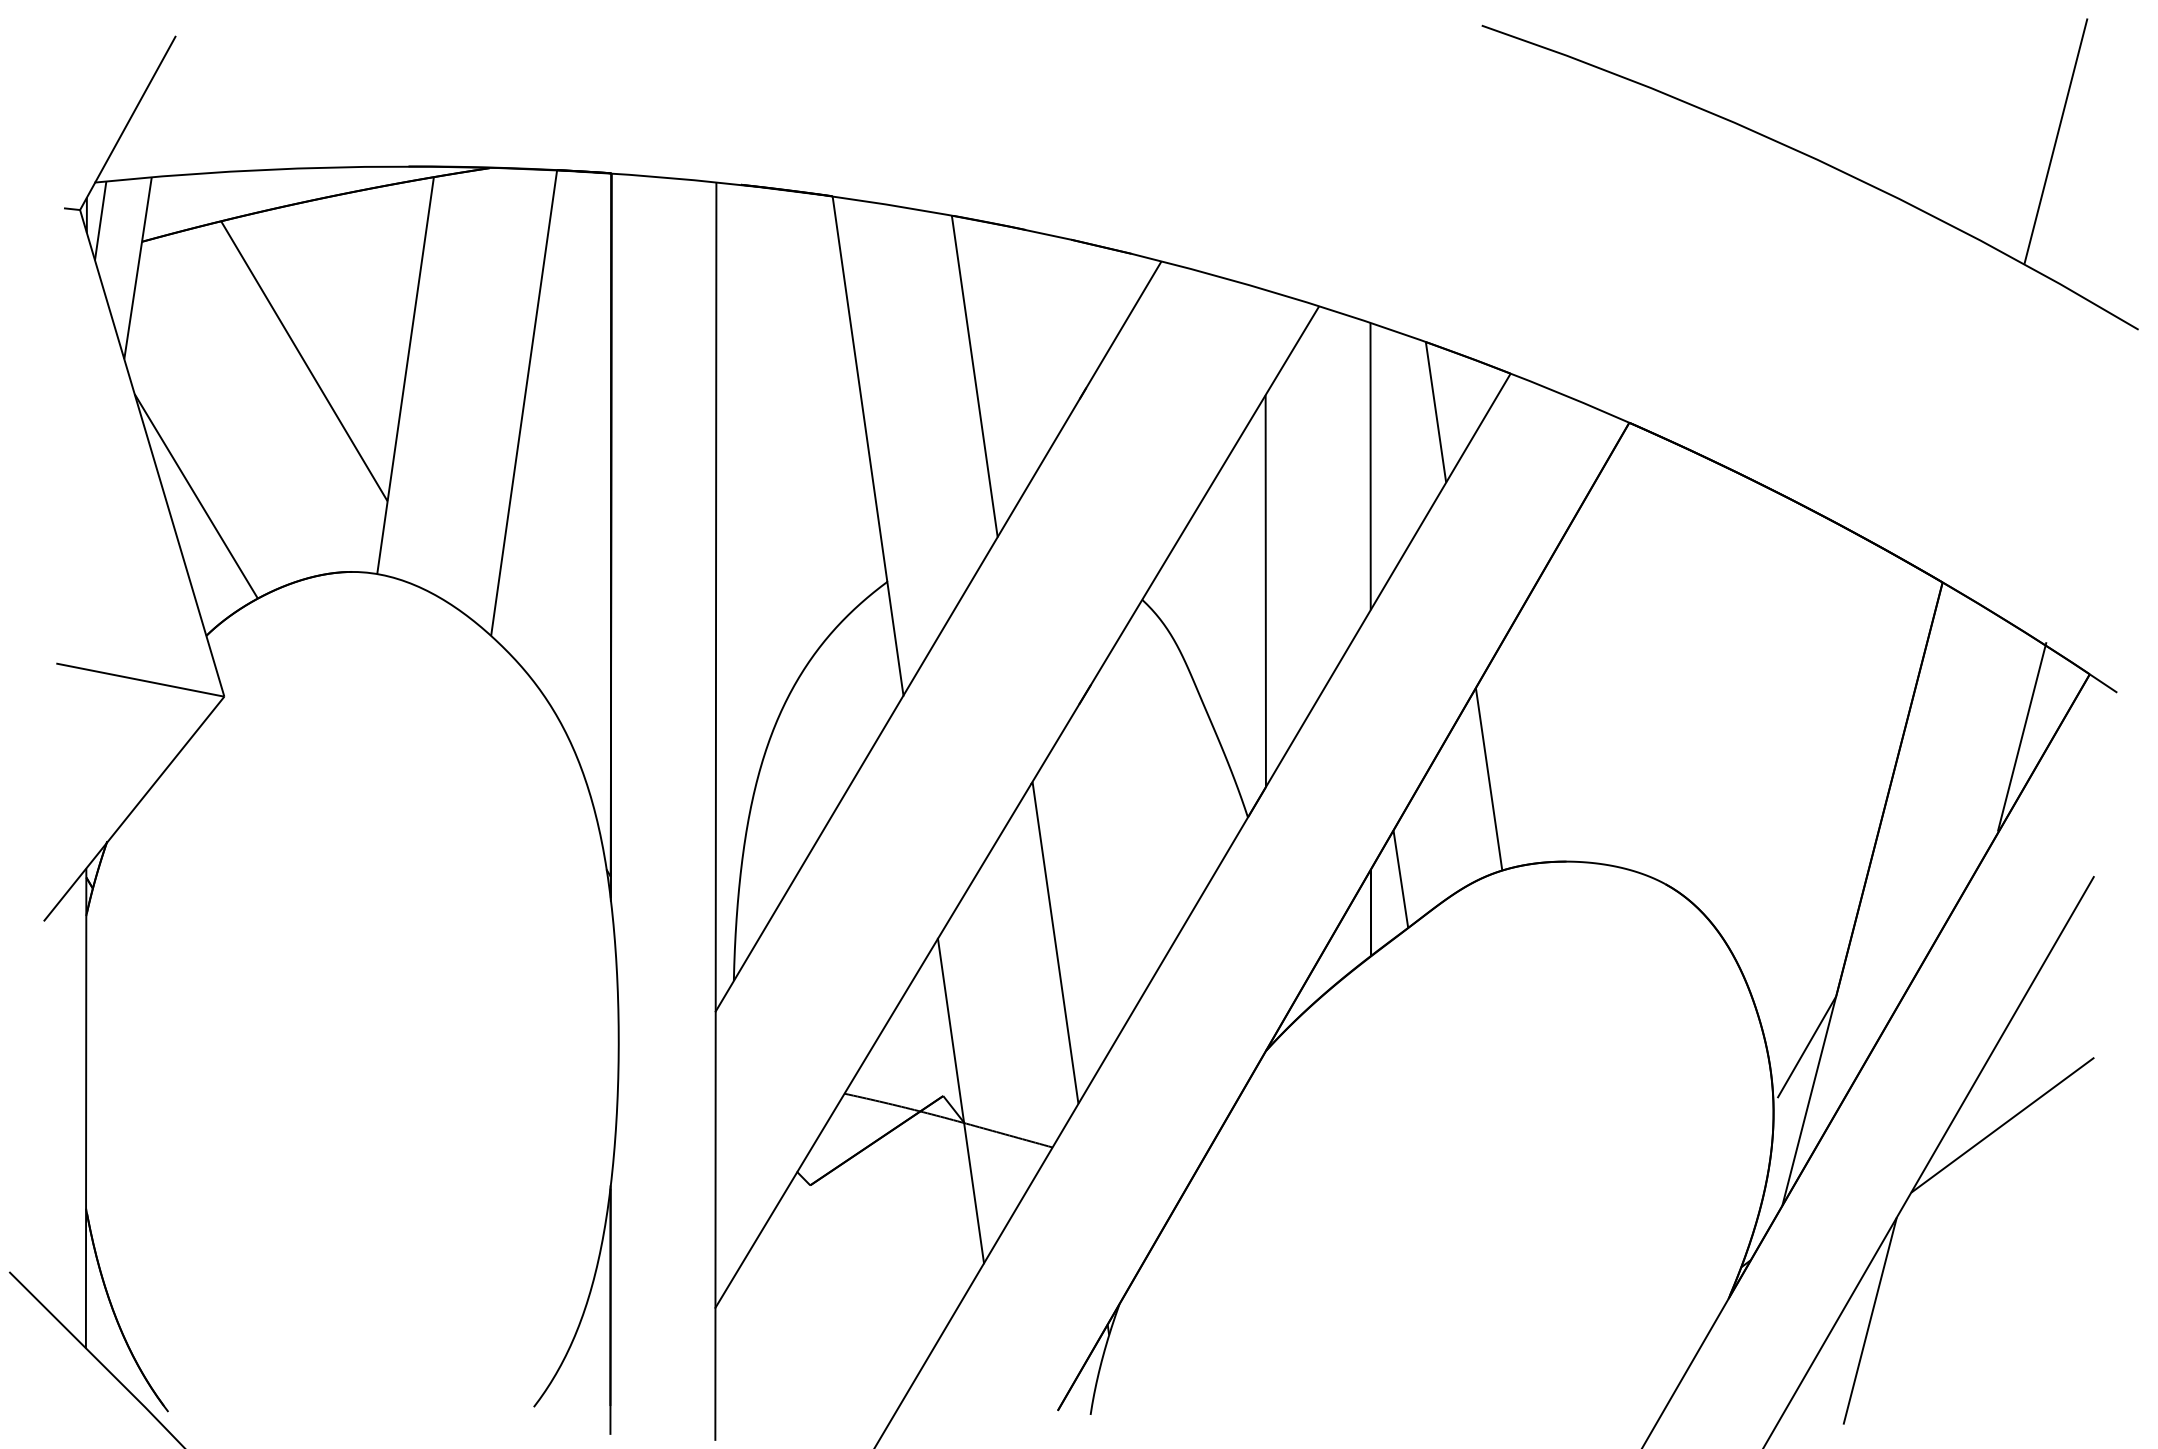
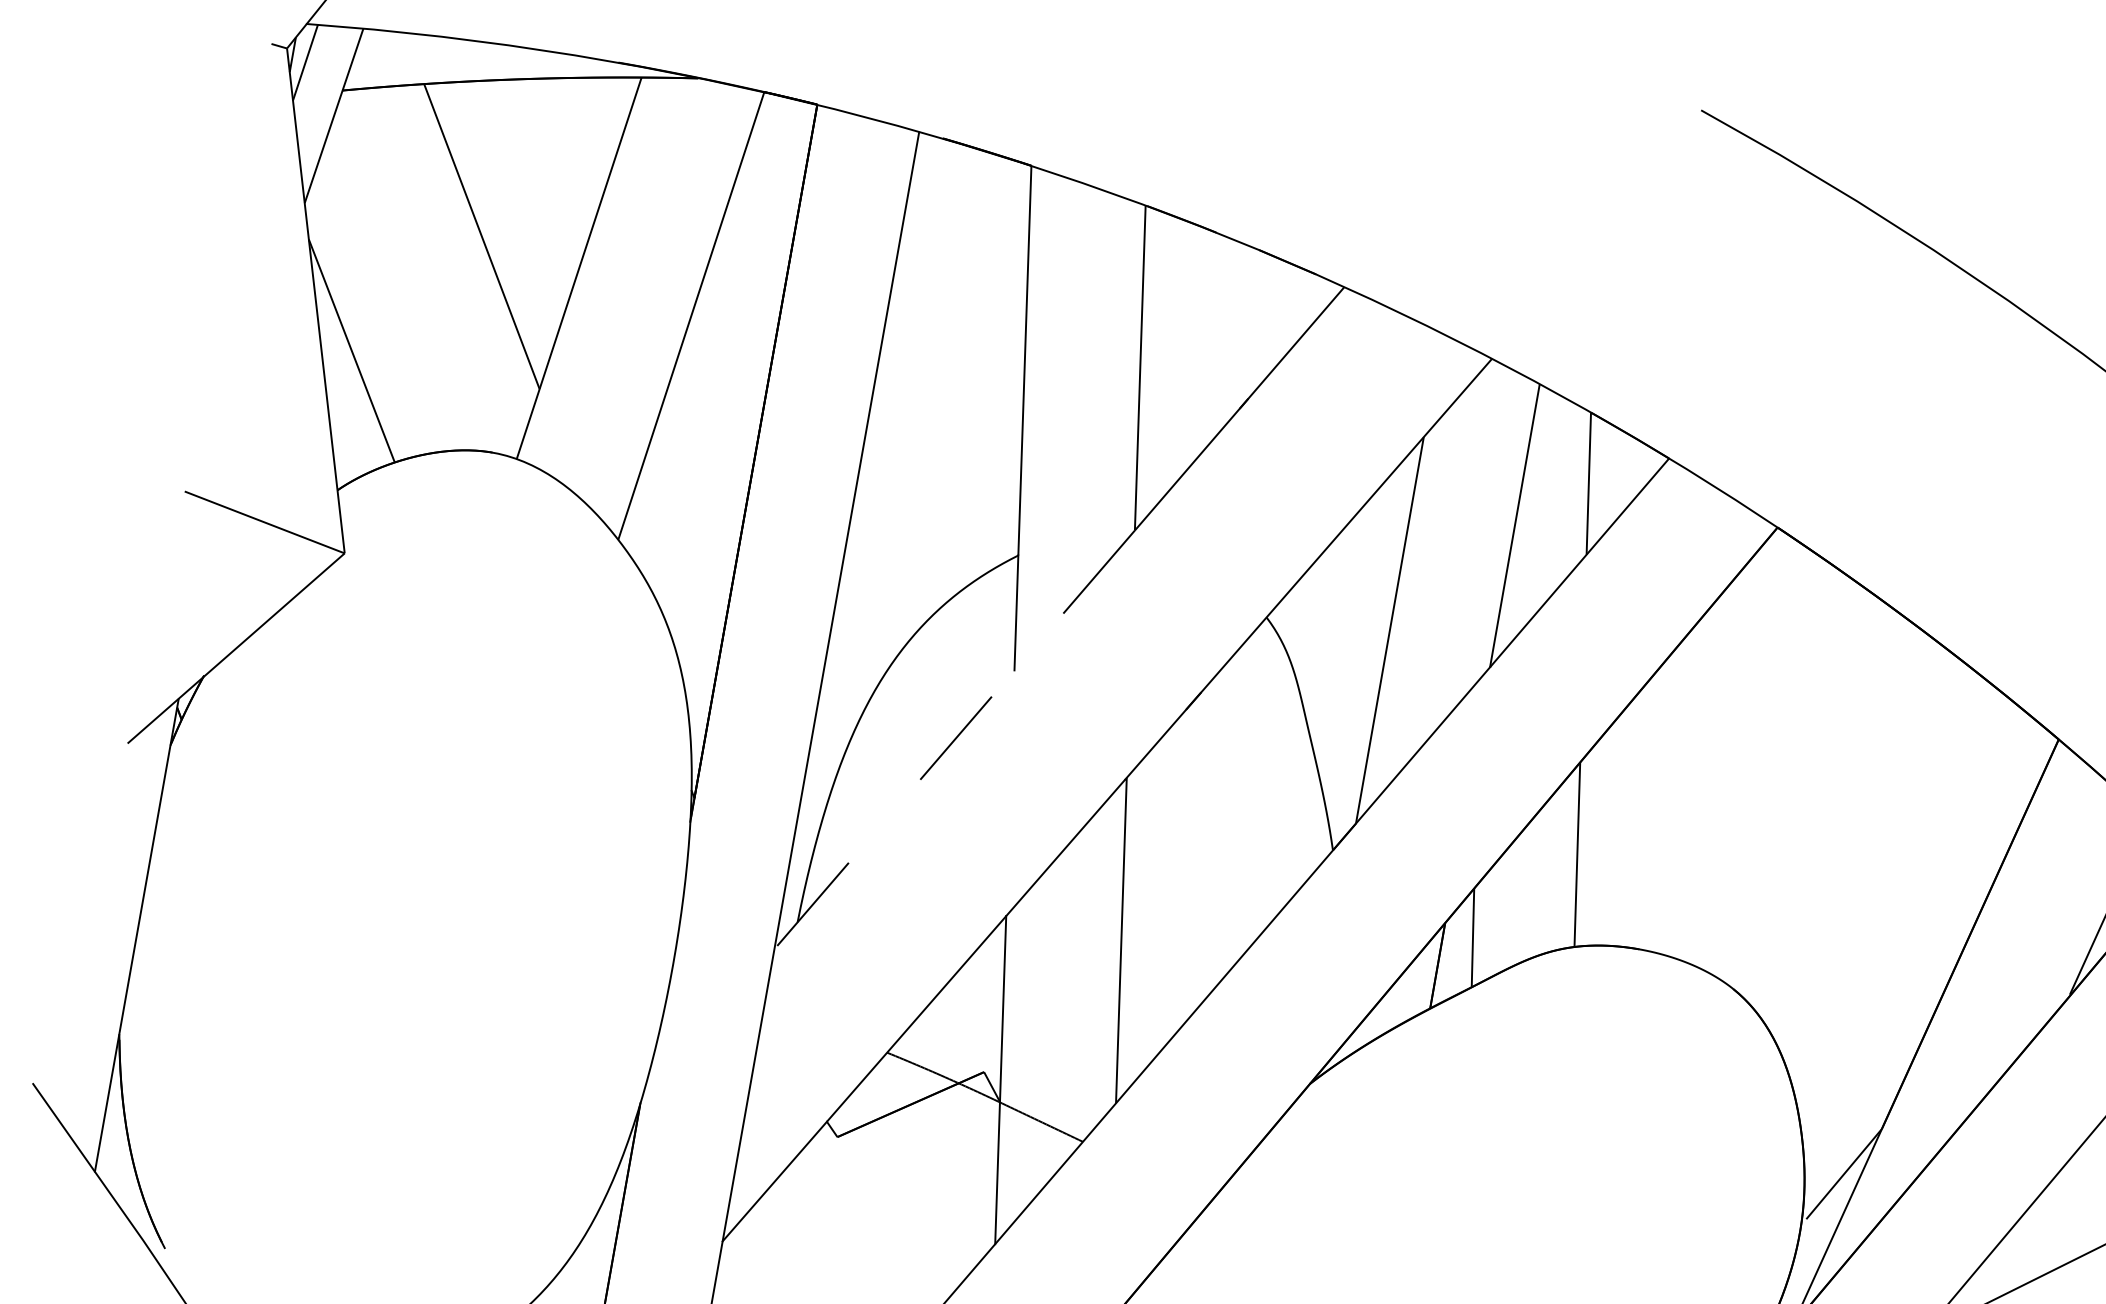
line: (856, 774) -> (954, 740), solid -> dashed

